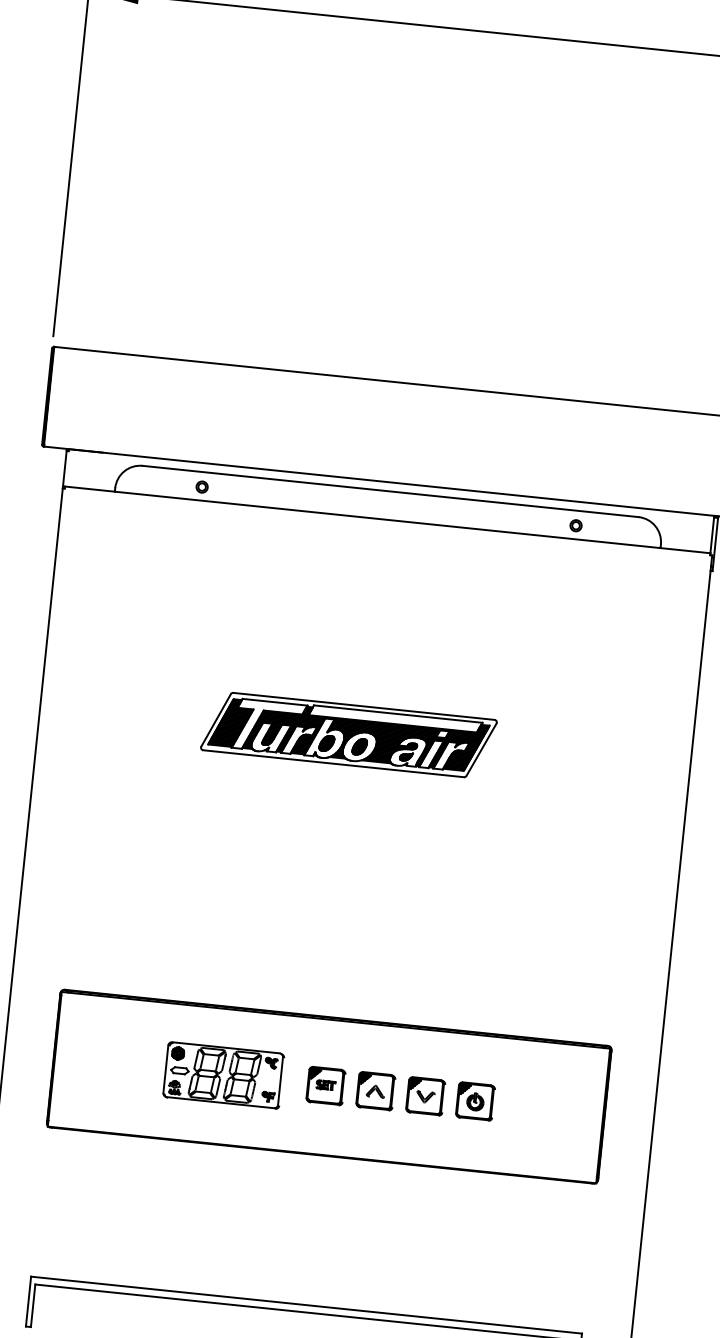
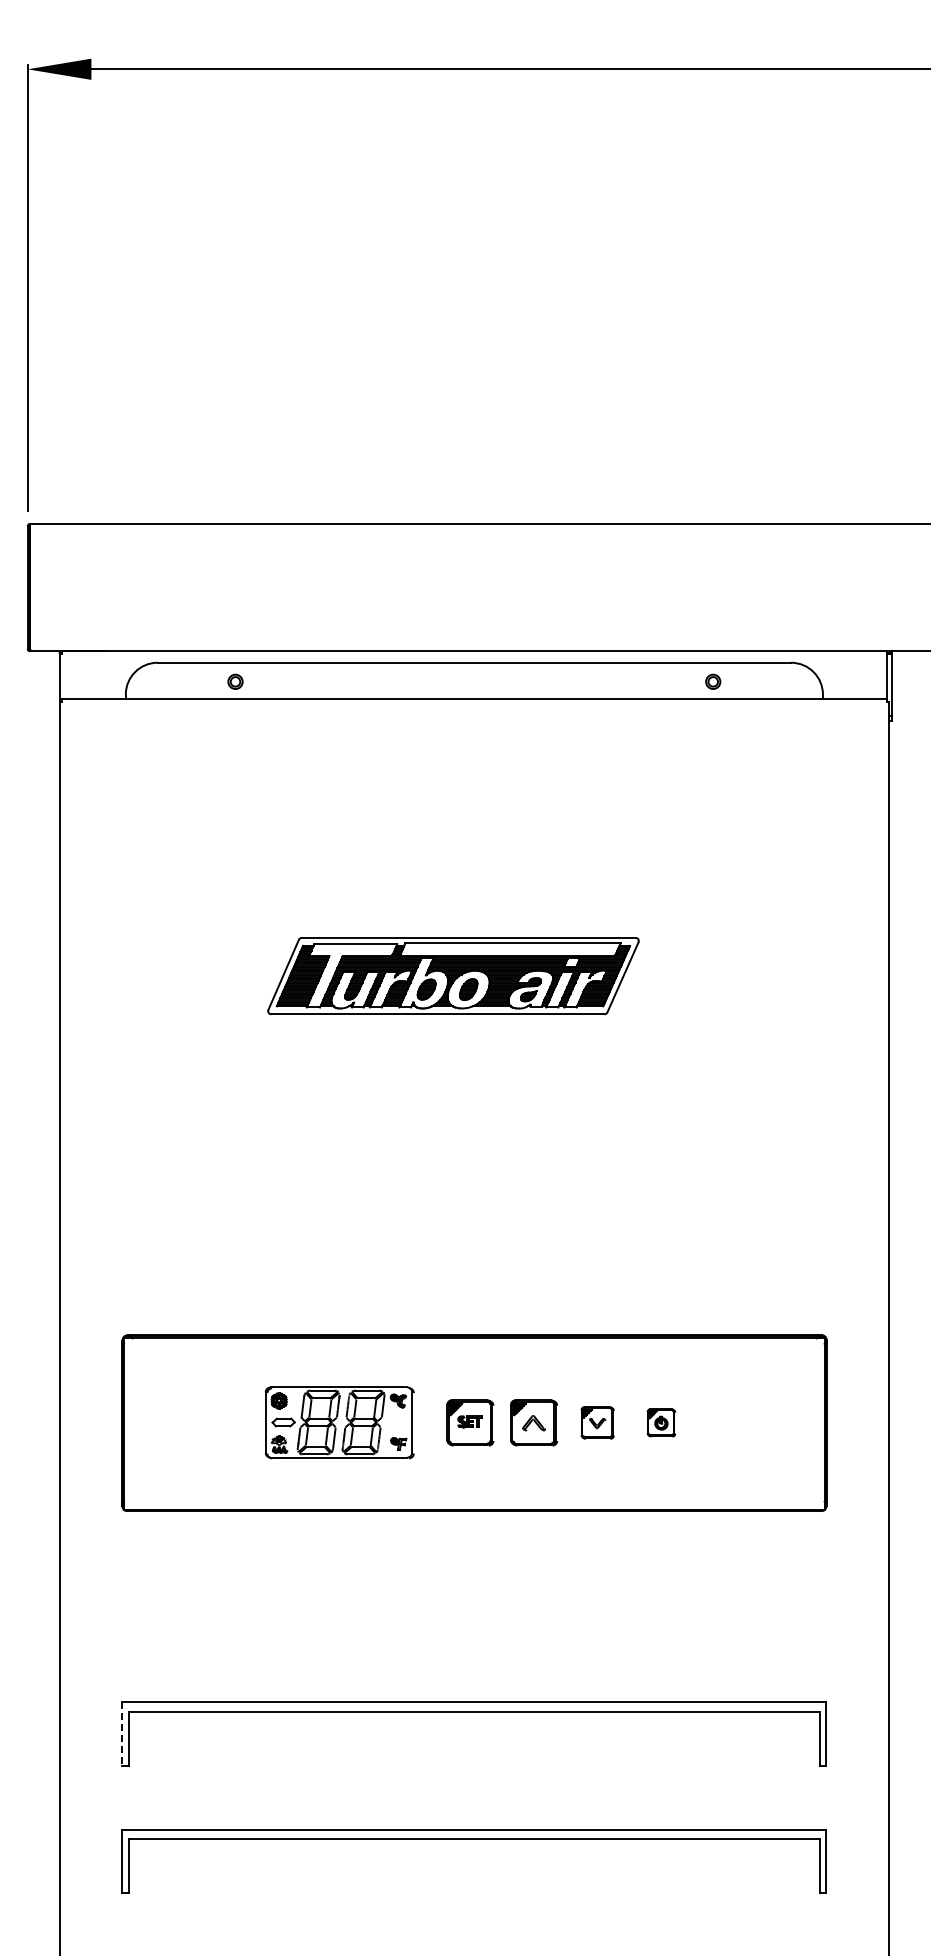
part: (425, 1096) -> (597, 1422), size x0.7
part: (475, 1101) -> (661, 1422), size x0.6
line: (28, 1301) -> (122, 1734), solid -> dashed

